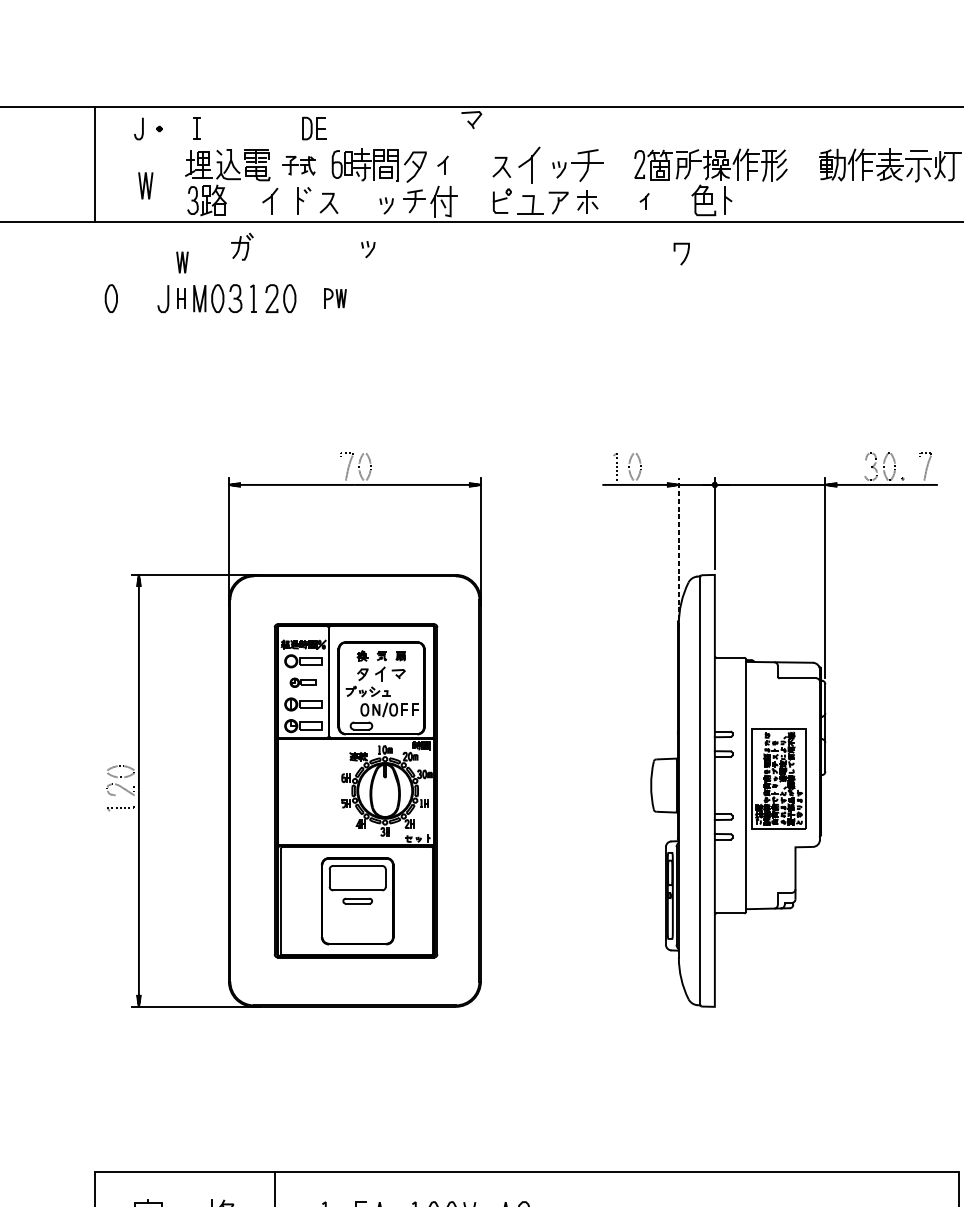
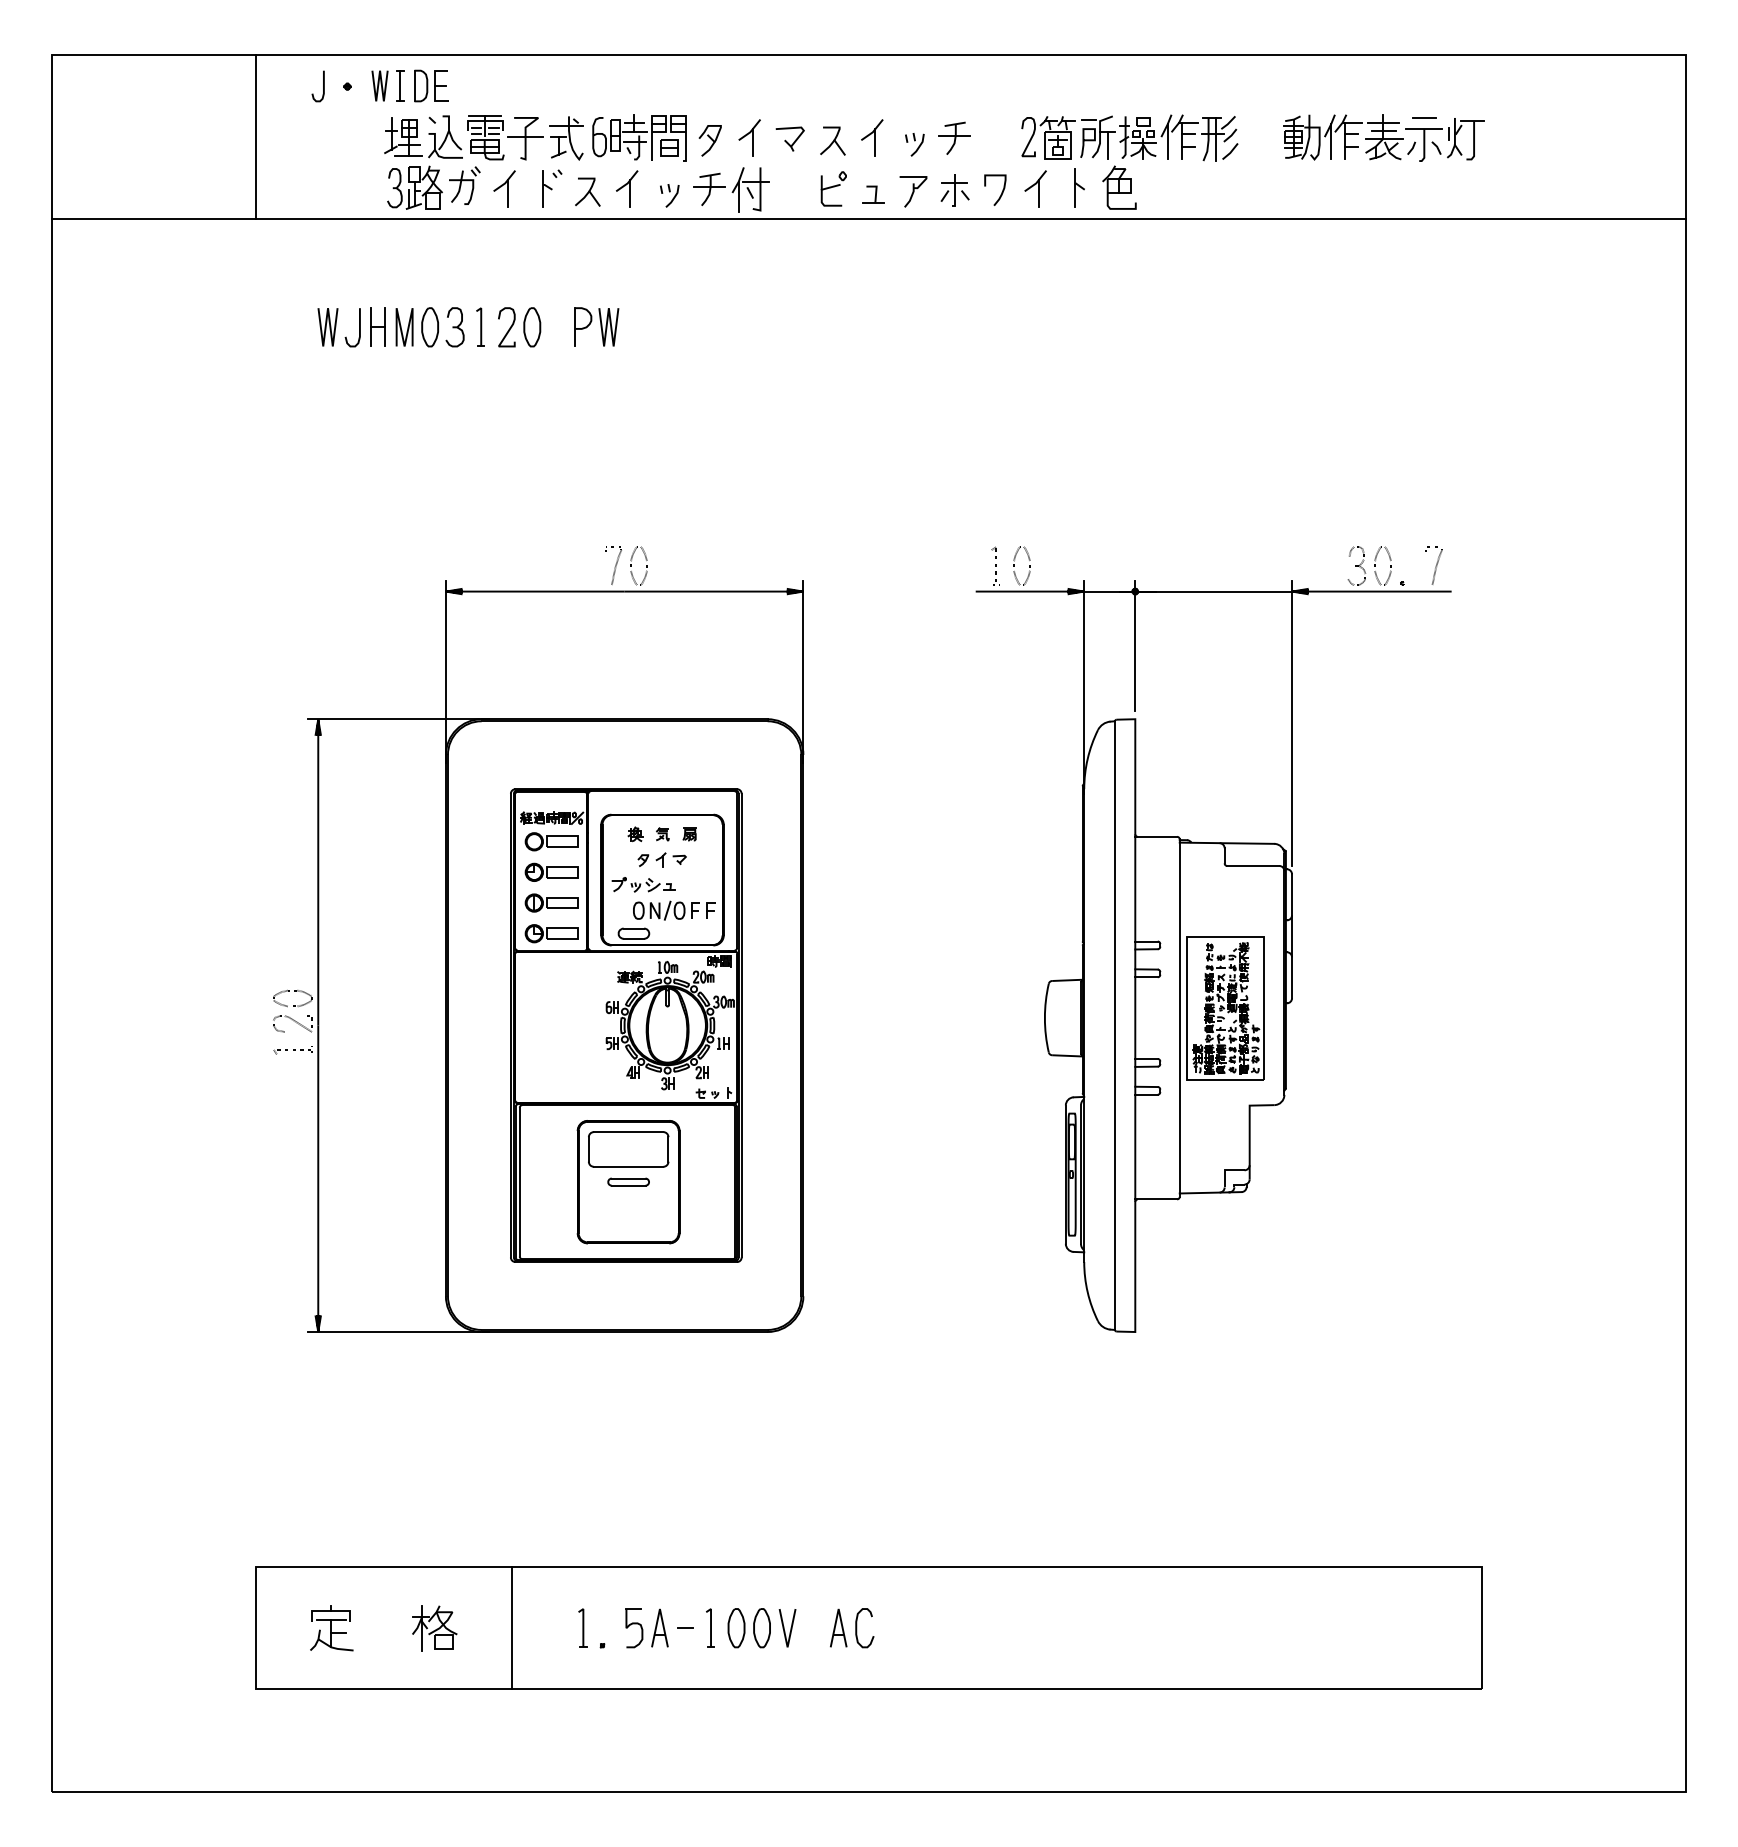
part: (471, 119) -> (789, 138), moved
part: (314, 128) -> (431, 85), moved
part: (442, 164) -> (749, 137), size x1.43
part: (529, 164) -> (872, 137), size x0.71
part: (587, 164) -> (954, 137), size x0.71
part: (299, 165) -> (545, 138), size x1.67
part: (414, 166) -> (709, 140), size x0.71
line: (695, 170) -> (1107, 145), added
line: (144, 186) -> (326, 327), moved
part: (356, 200) -> (627, 188), added
part: (644, 200) -> (1035, 188), size x1.67
part: (728, 200) -> (1079, 187), moved
part: (530, 205) -> (873, 194), size x0.62
part: (242, 246) -> (464, 185), moved
part: (368, 249) -> (643, 257), removed
curve: (686, 255) -> (1001, 192), moved
line: (182, 262) -> (379, 85), moved
part: (110, 298) -> (278, 327), removed
part: (180, 298) -> (377, 326), size x1.43
part: (335, 298) -> (596, 326), size x1.43
line: (679, 552) -> (1084, 687), dashed -> solid
part: (380, 673) -> (661, 859), size x0.71
part: (303, 682) -> (551, 871), size x1.43

